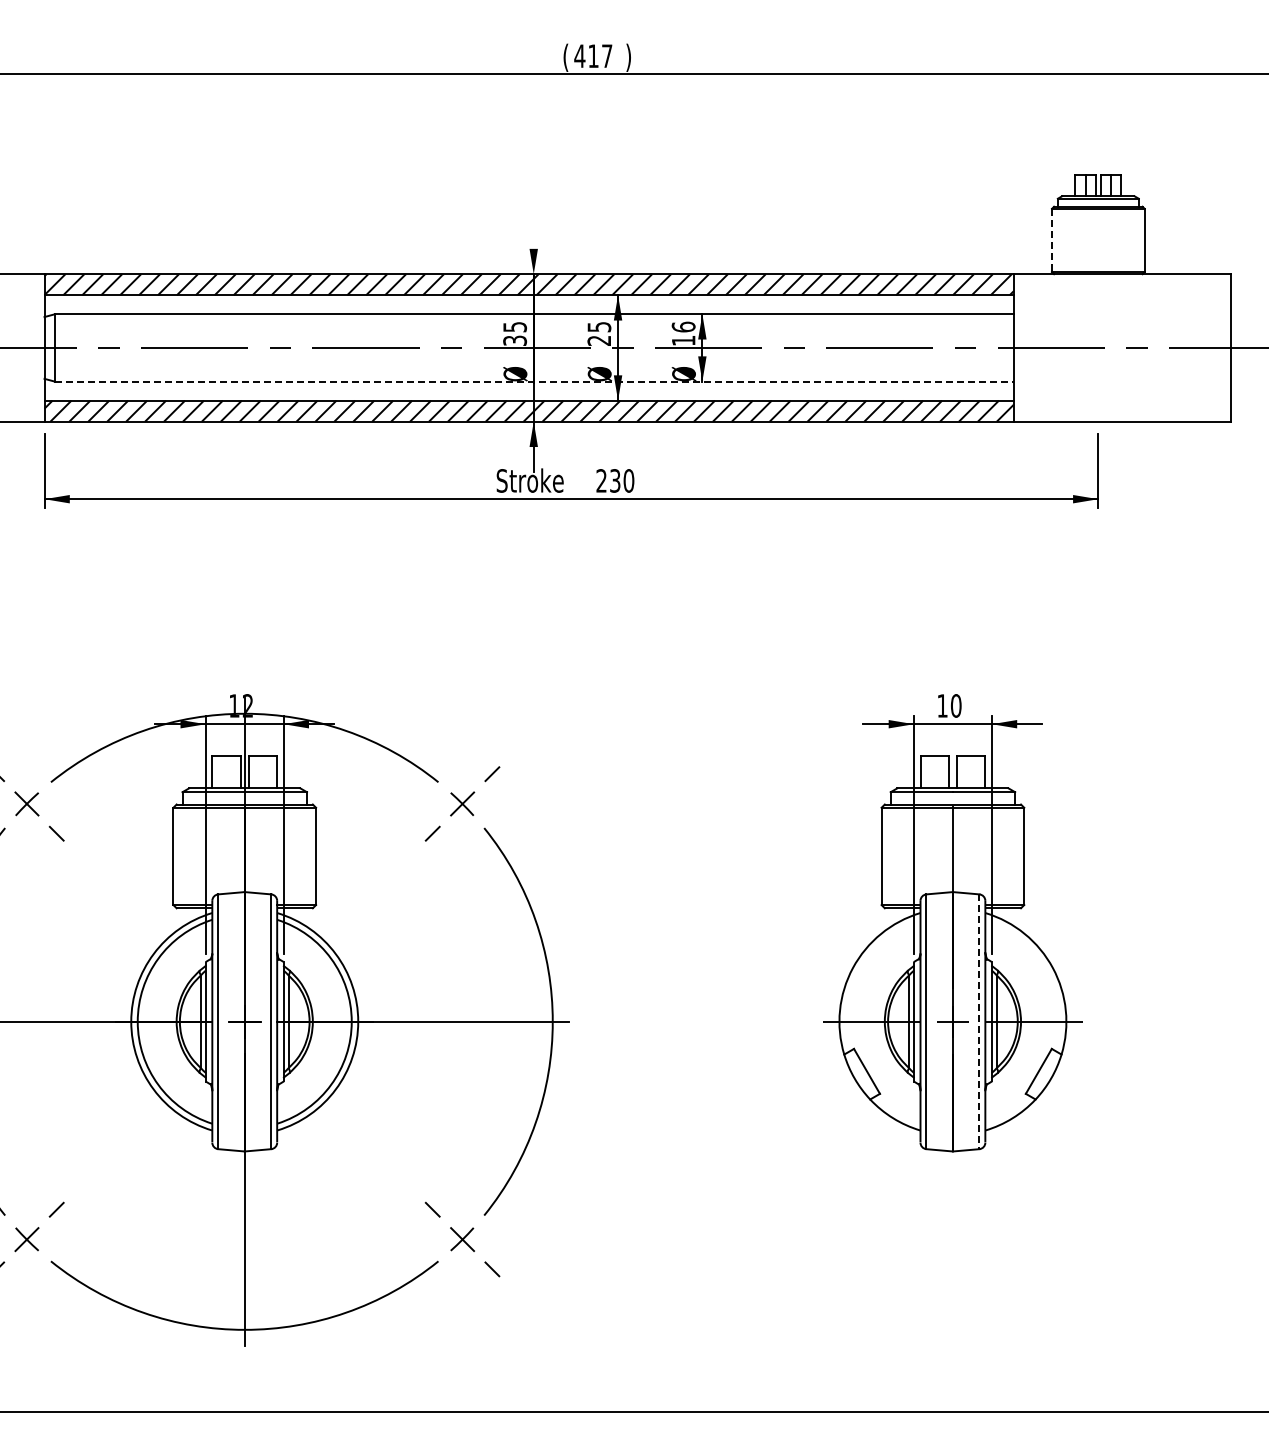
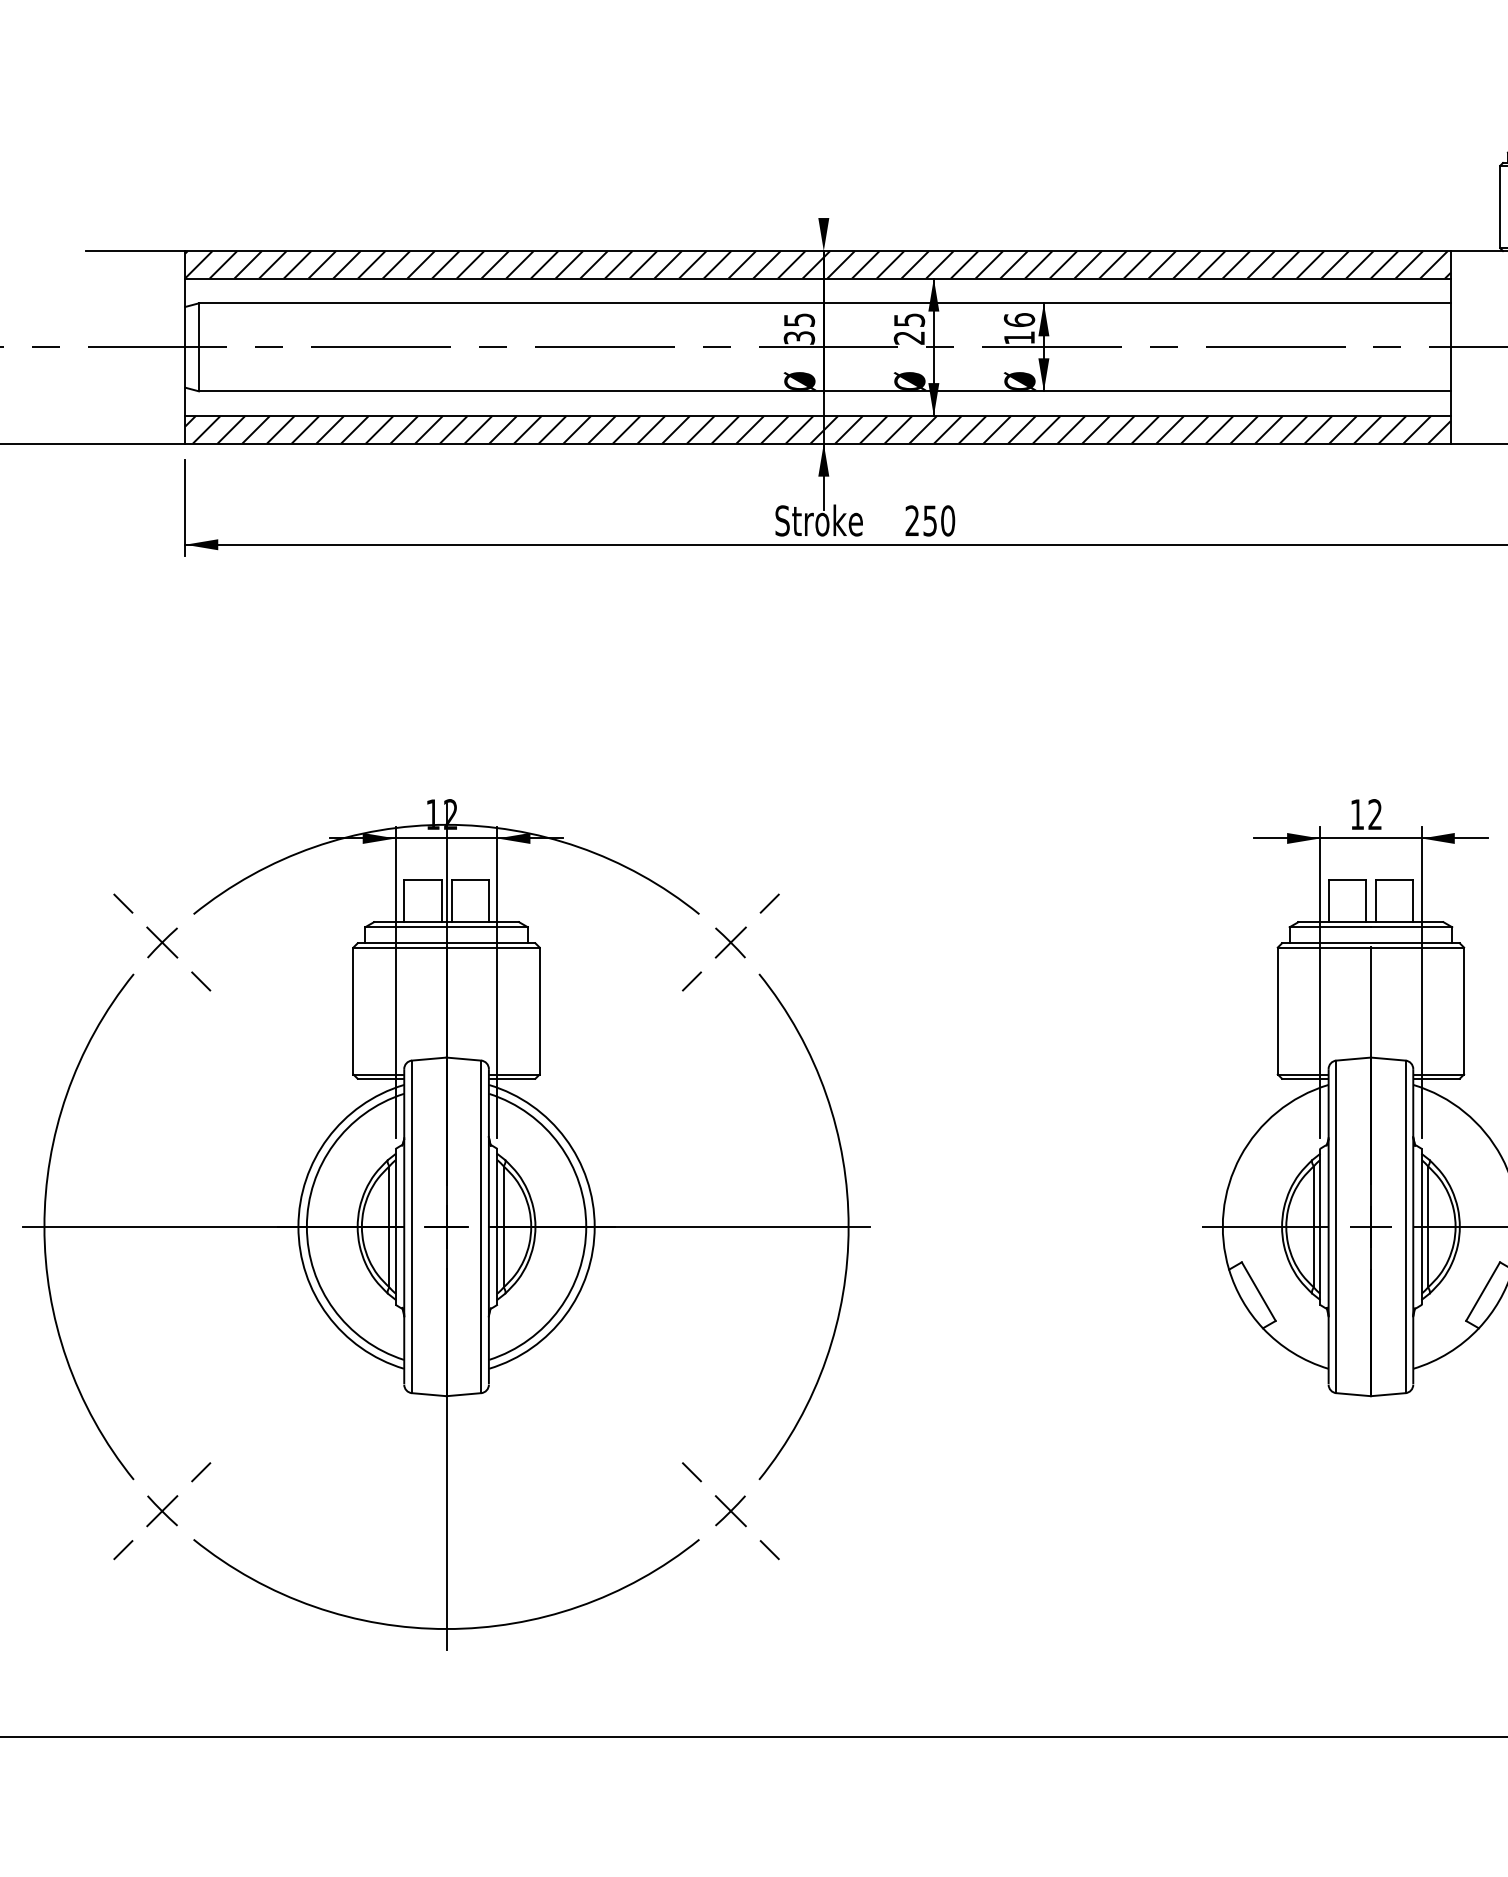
line: (1051, 240) -> (1499, 207), dashed -> solid
line: (535, 381) -> (826, 391), dashed -> solid
text: (615, 480) -> (930, 520), 230 -> 250
text: (956, 705) -> (1375, 814), 10 -> 12
line: (979, 1022) -> (1405, 1227), dashed -> solid

